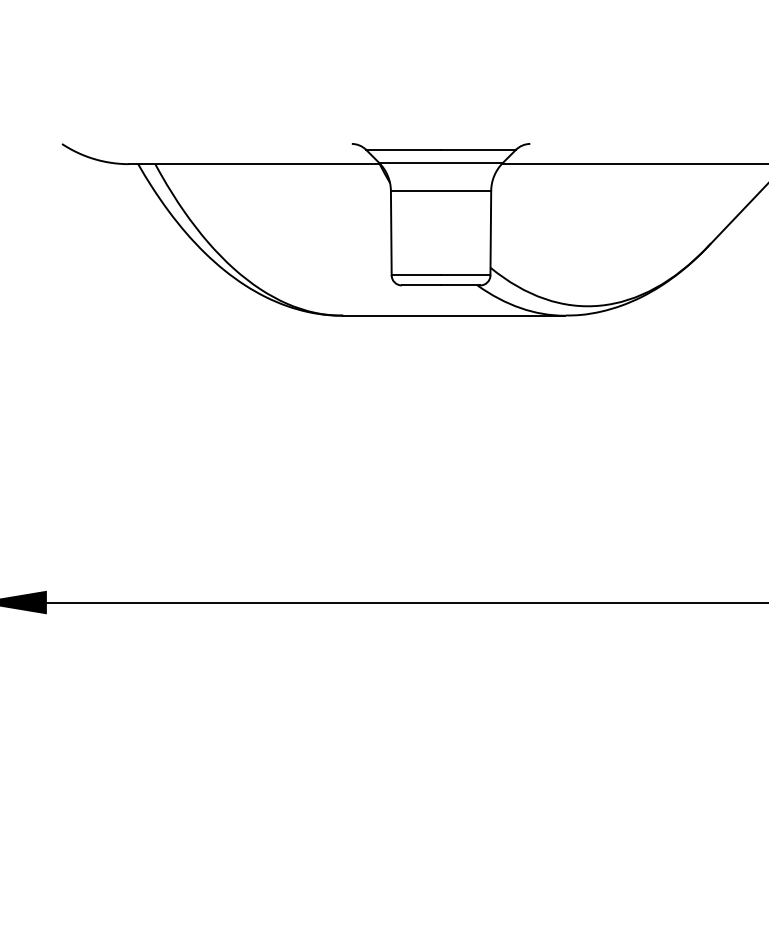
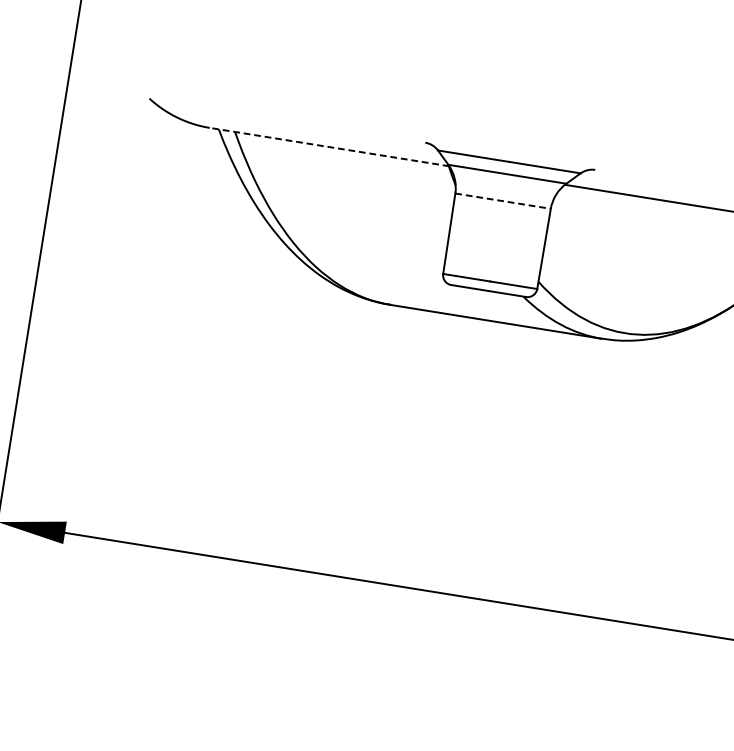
line: (254, 164) -> (329, 147), solid -> dashed
line: (441, 191) -> (503, 201), solid -> dashed

